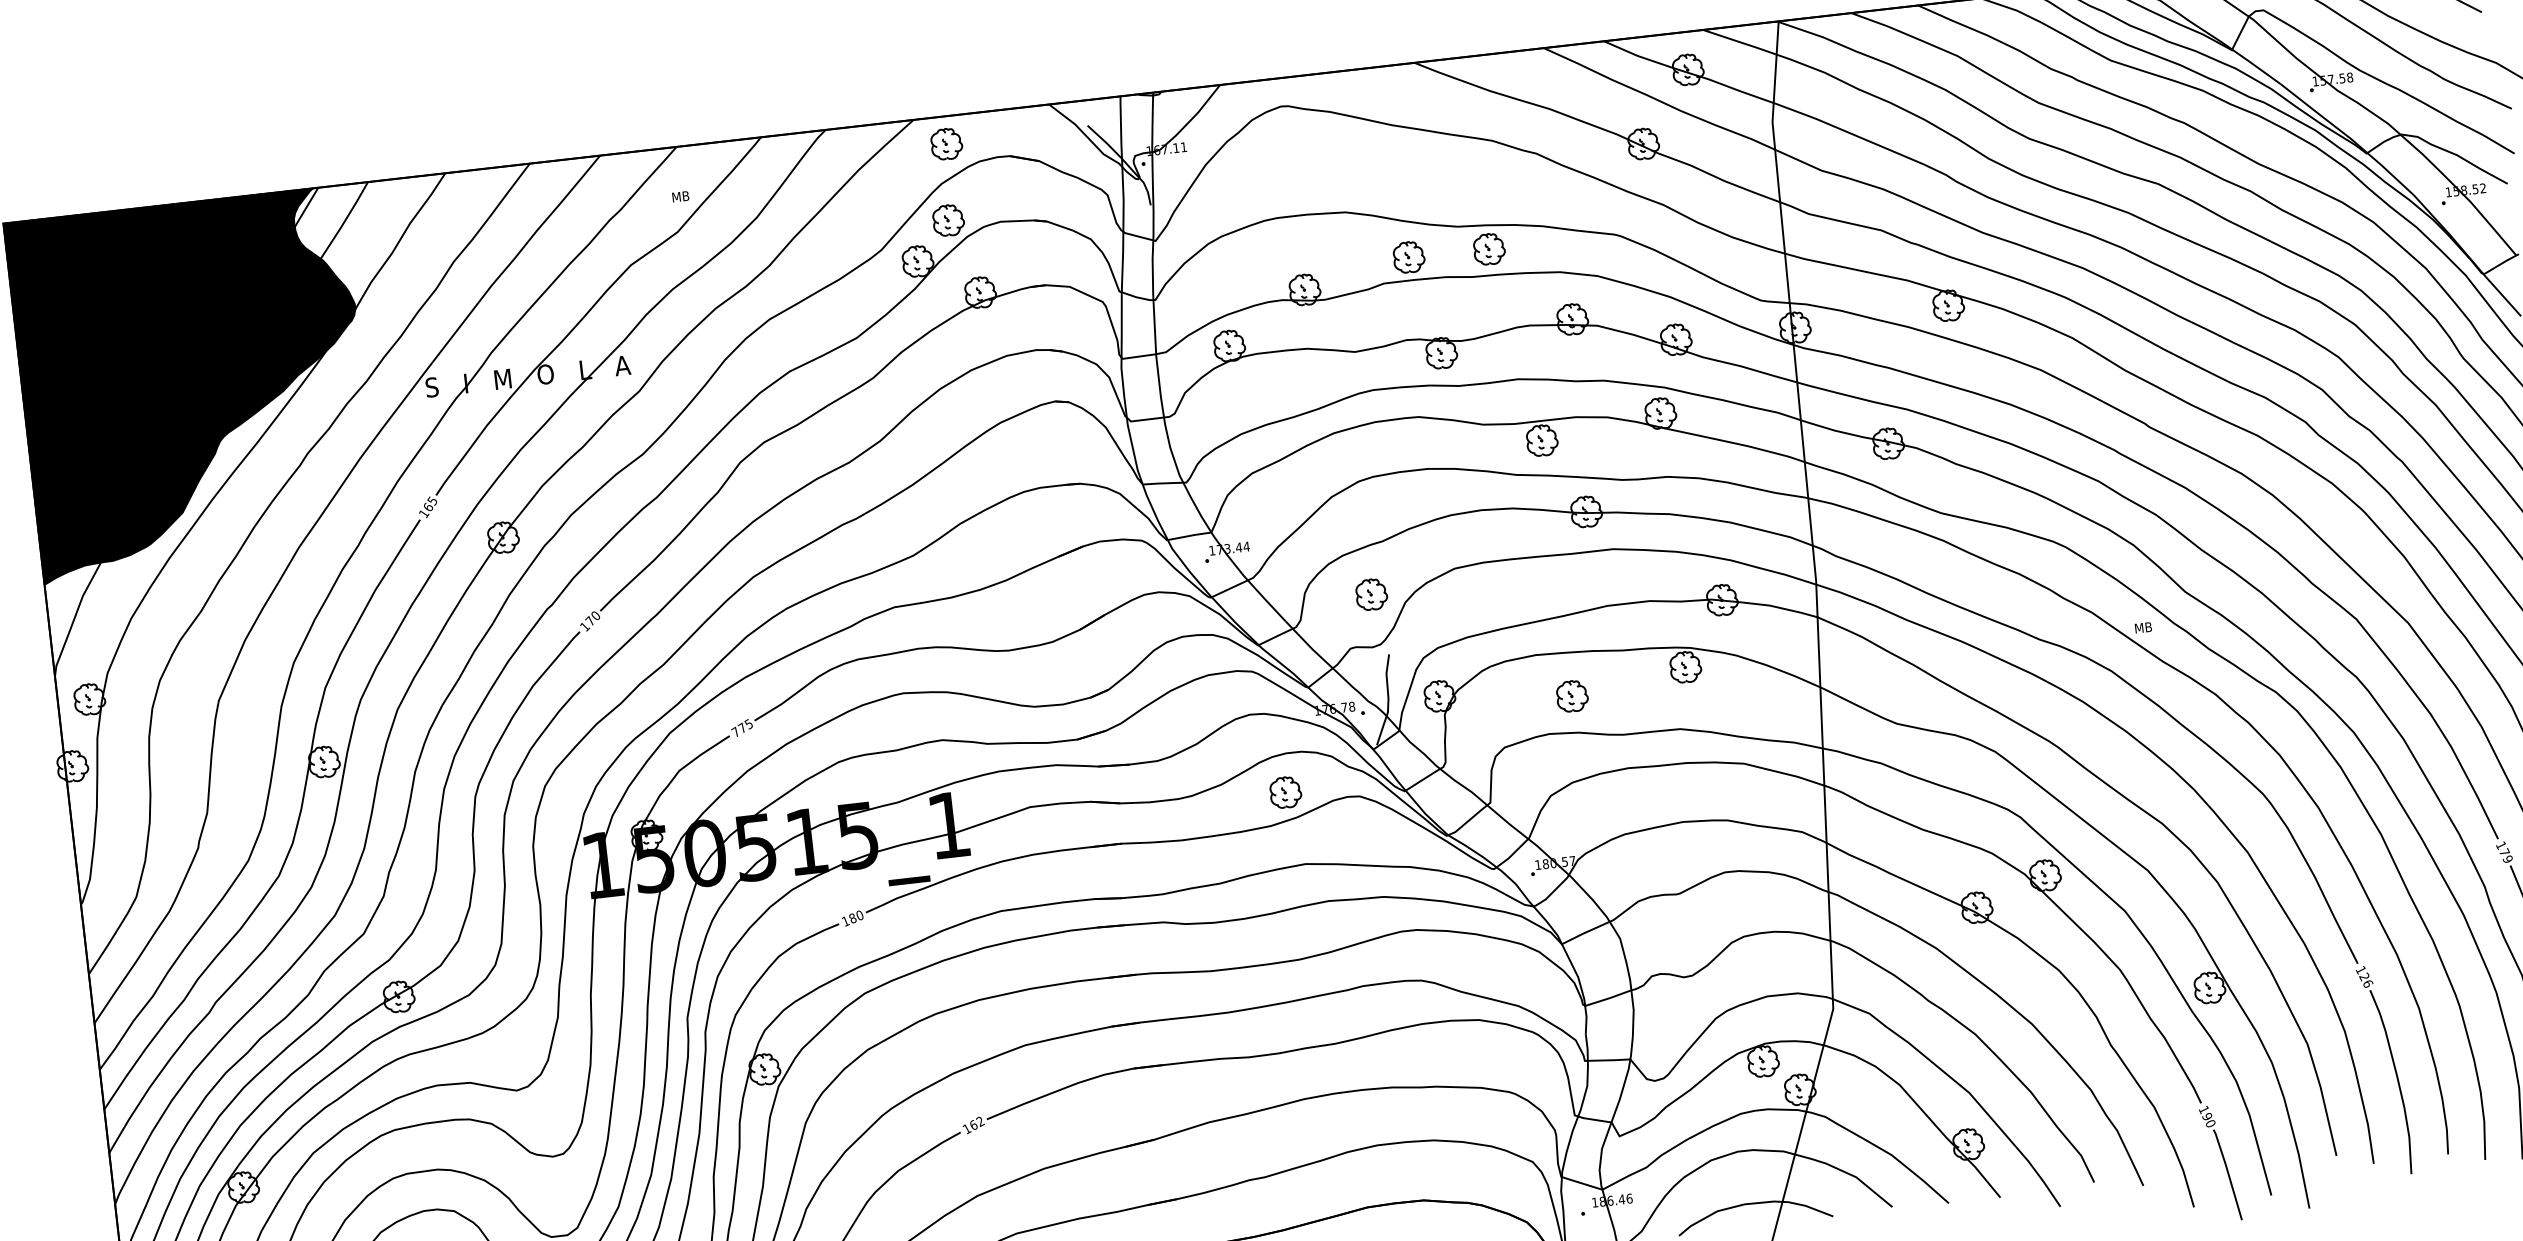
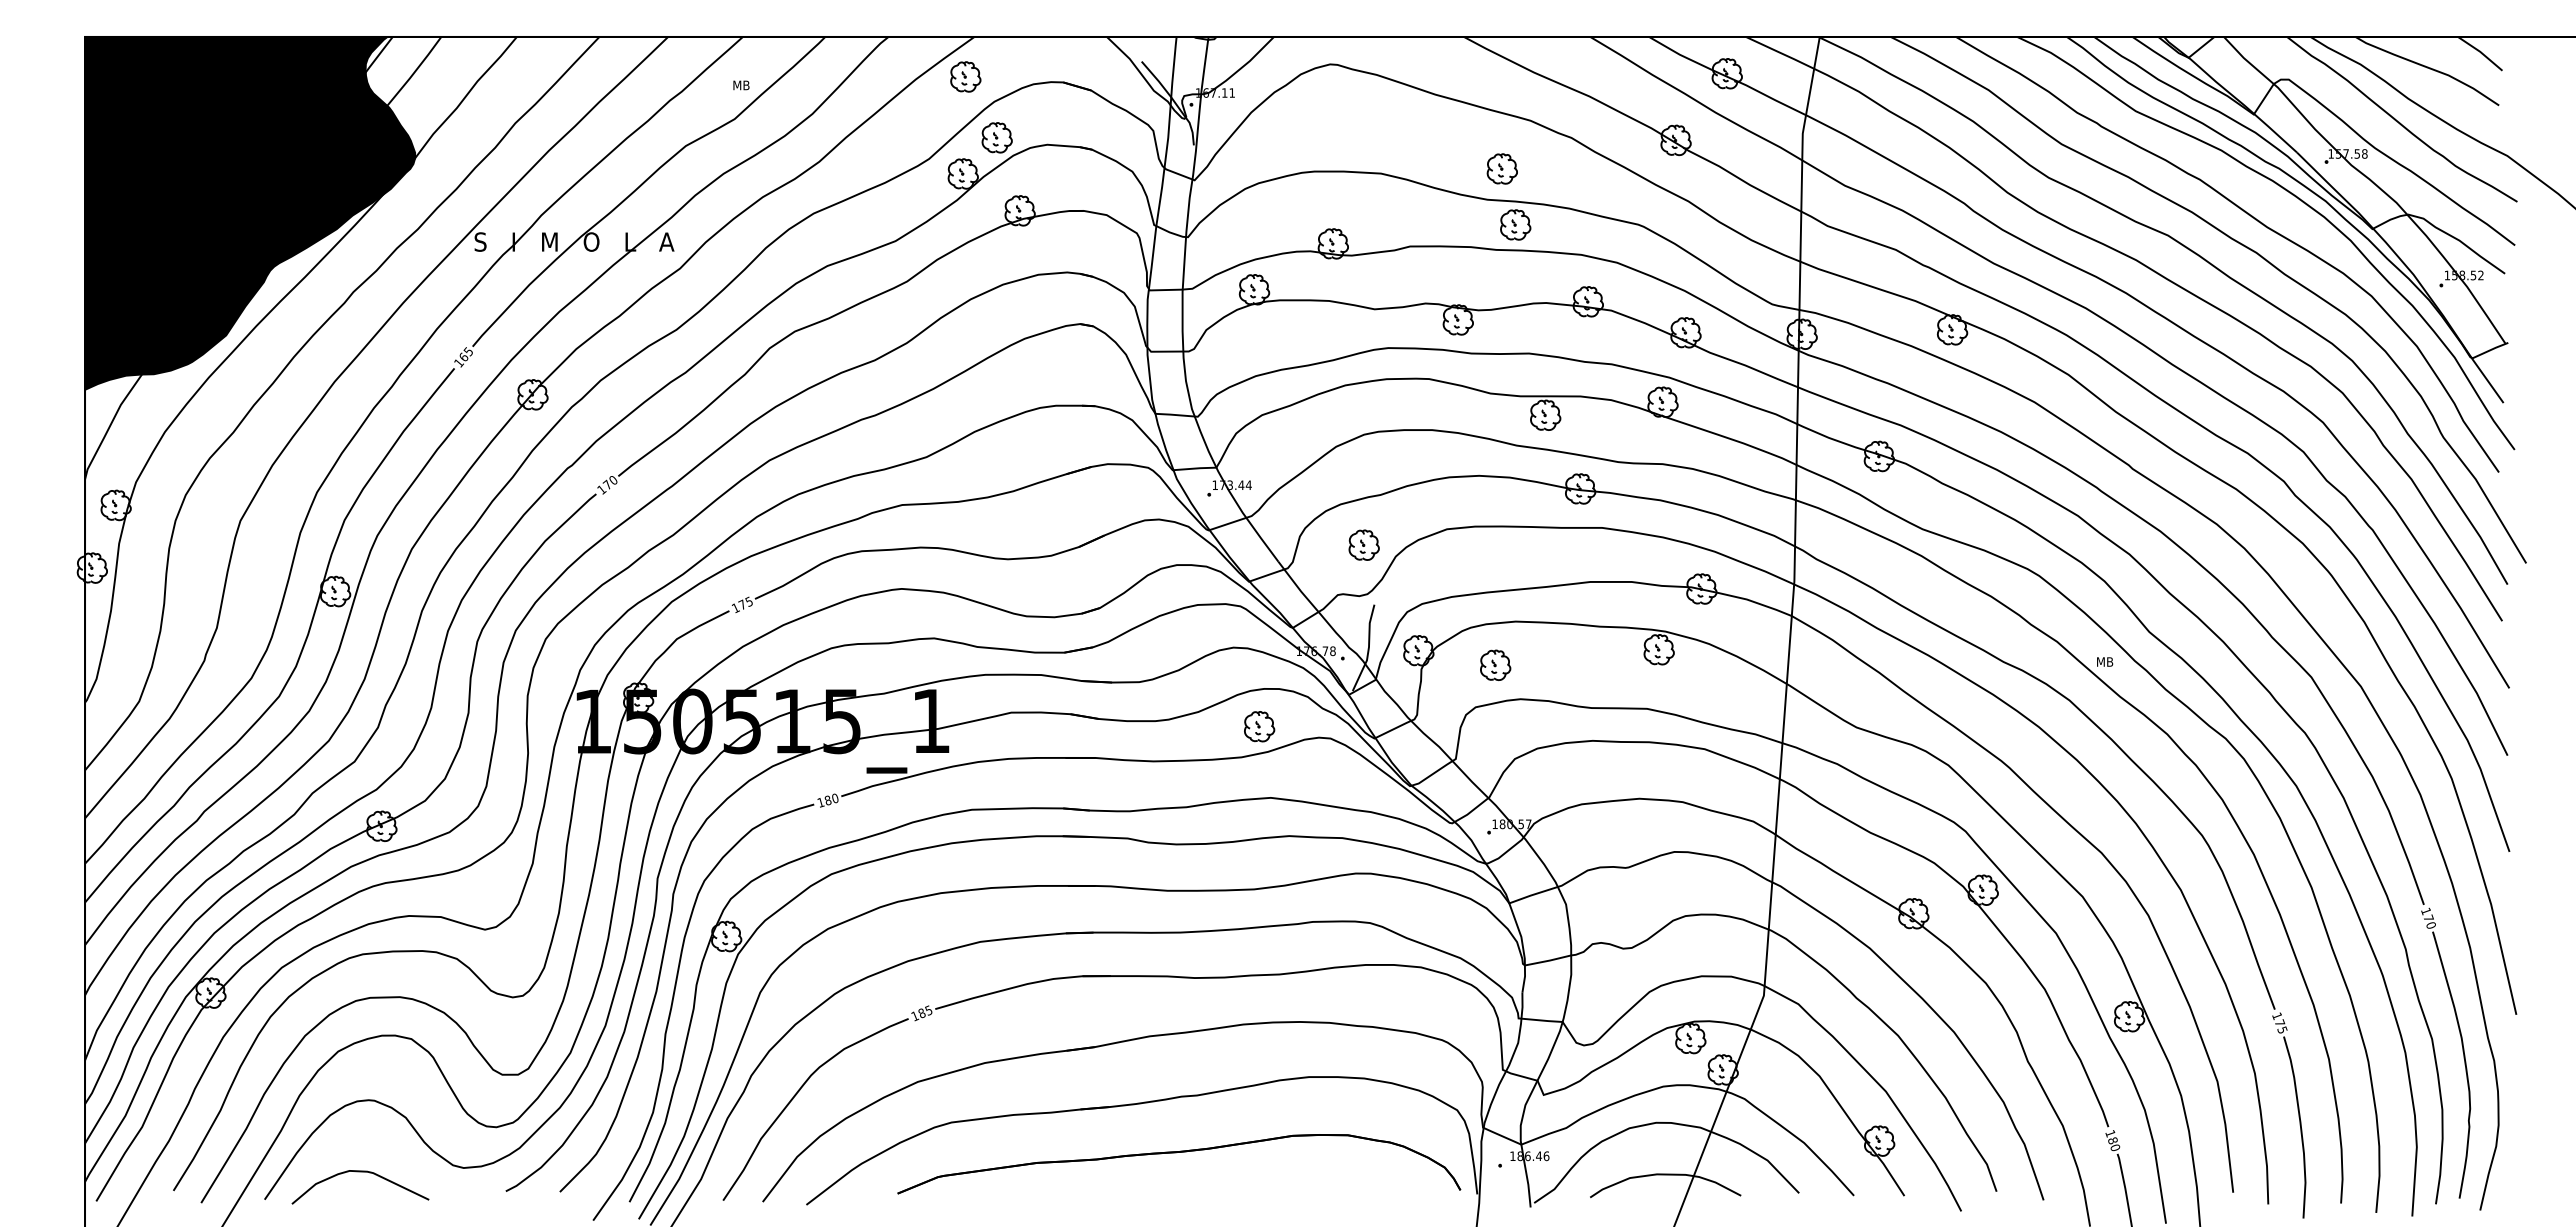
part: (946, 143) -> (965, 76), moved
part: (1408, 256) -> (1501, 168), moved
part: (1572, 695) -> (1495, 664), moved
text: (735, 731) -> (735, 607), 775 -> 175
text: (2507, 859) -> (2430, 925), 179 -> 170
text: (2365, 980) -> (2280, 1026), 126 -> 175
text: (2206, 1116) -> (2112, 1140), 190 -> 180
text: (977, 1122) -> (925, 1011), 162 -> 185

